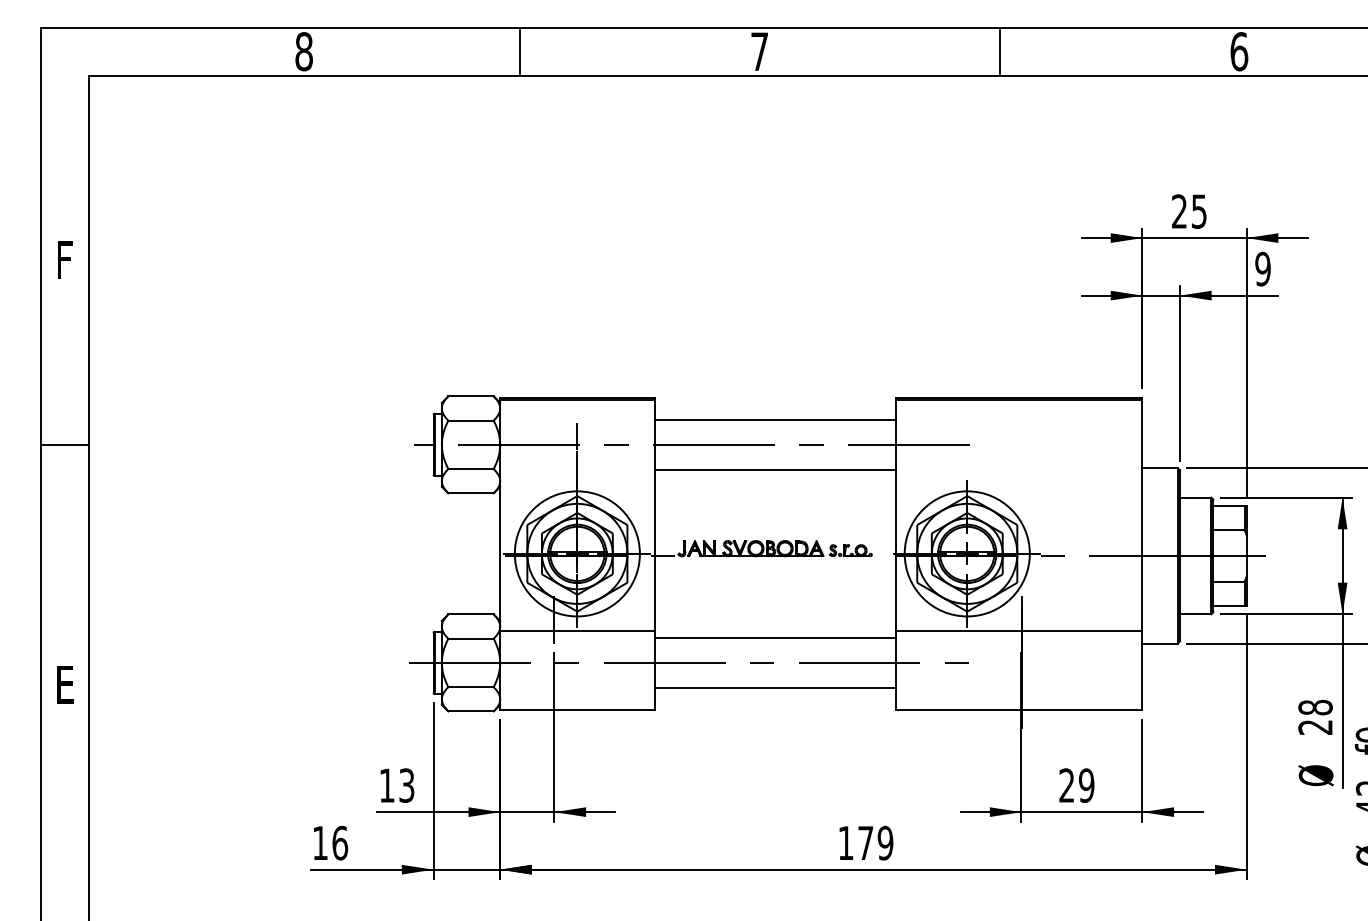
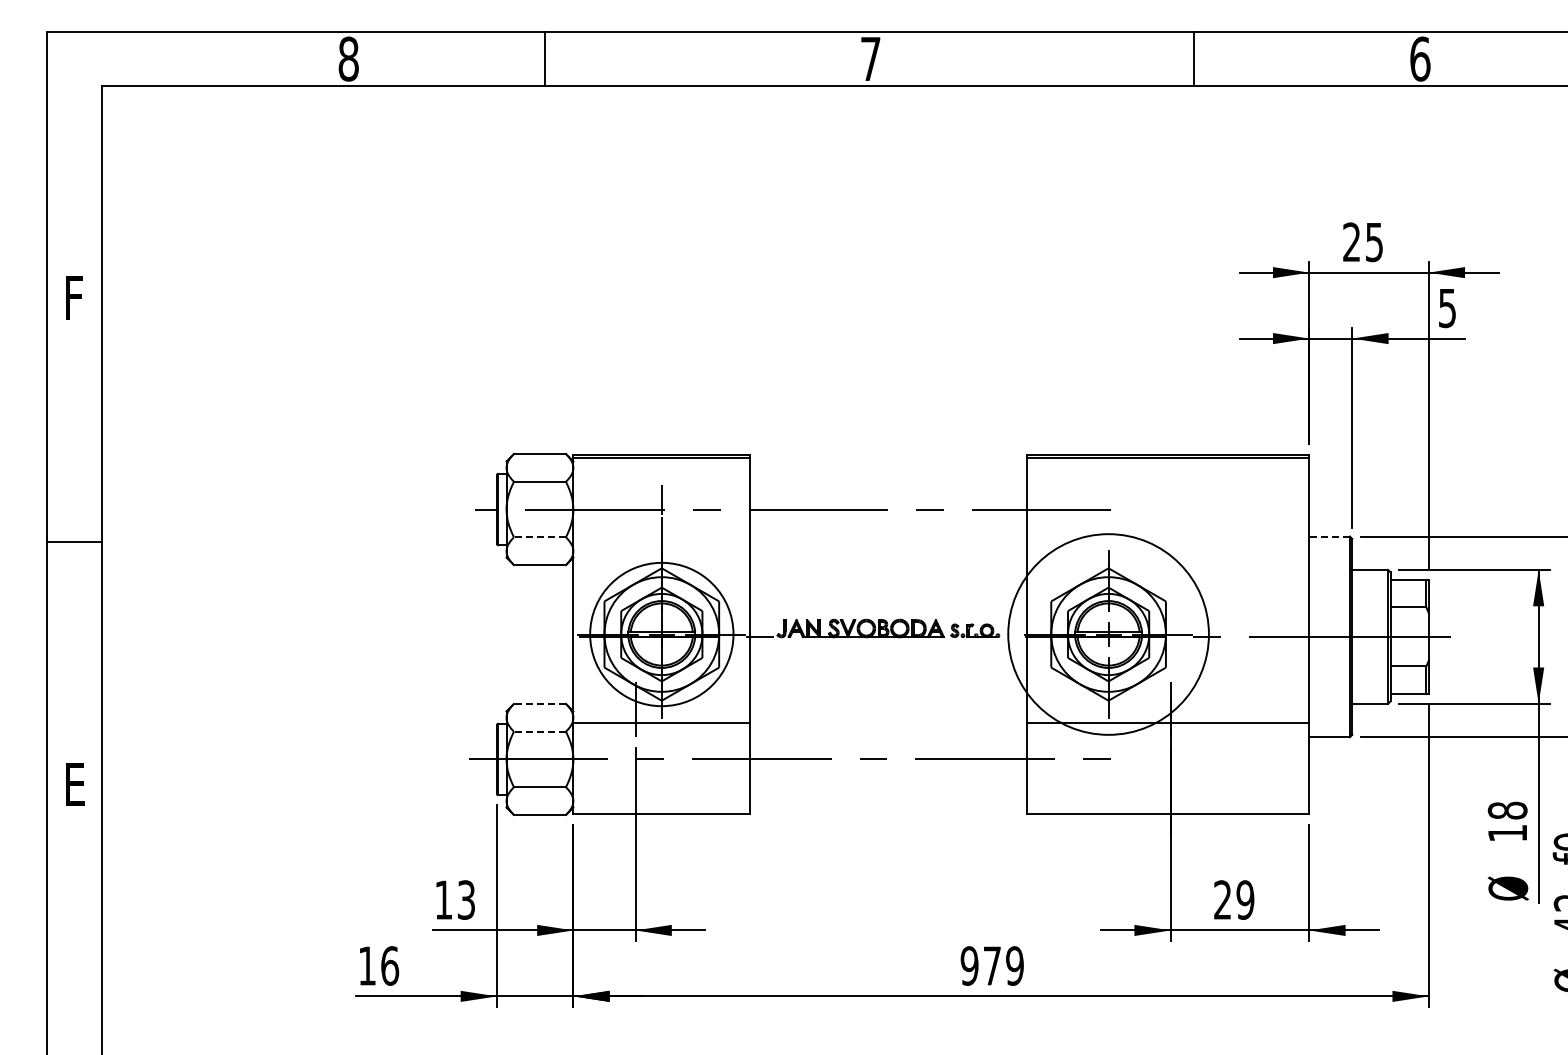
line: (520, 51) -> (544, 58), moved
line: (1000, 51) -> (1194, 58), moved
text: (1263, 268) -> (1447, 307), 9 -> 5
line: (775, 419) -> (888, 480), removed
line: (64, 444) -> (74, 541), moved
line: (1160, 468) -> (1329, 536), solid -> dashed
line: (470, 469) -> (539, 537), solid -> dashed
line: (775, 470) -> (888, 538), removed
circle: (967, 553) -> (1108, 634), size x1.4
line: (470, 614) -> (539, 703), solid -> dashed
line: (775, 637) -> (888, 730), removed
line: (470, 638) -> (539, 731), solid -> dashed
line: (775, 688) -> (888, 788), removed
text: (1314, 727) -> (1506, 833), 28 -> 18
text: (845, 842) -> (969, 965), 179 -> 979

